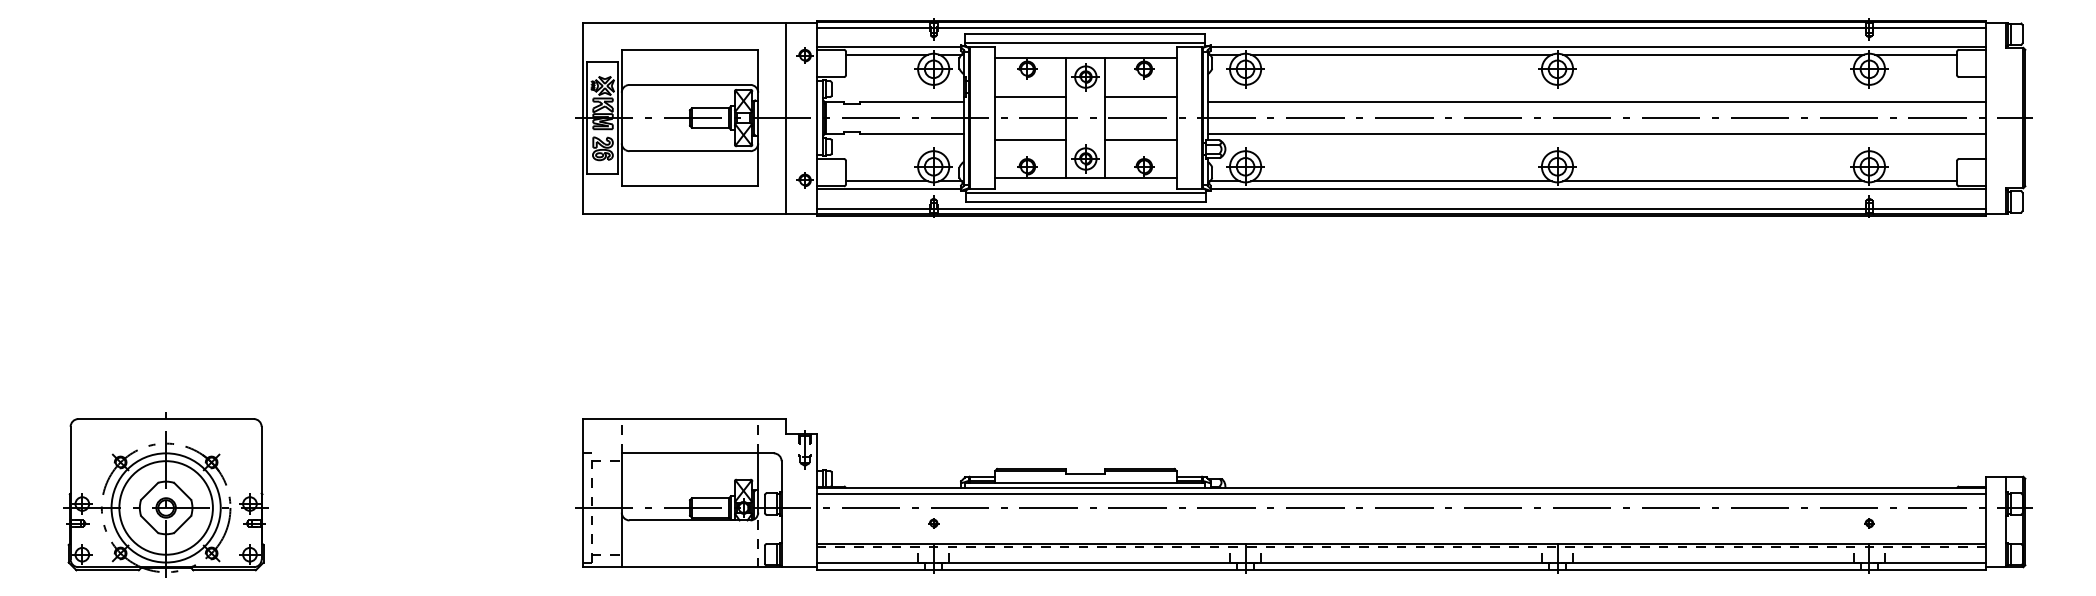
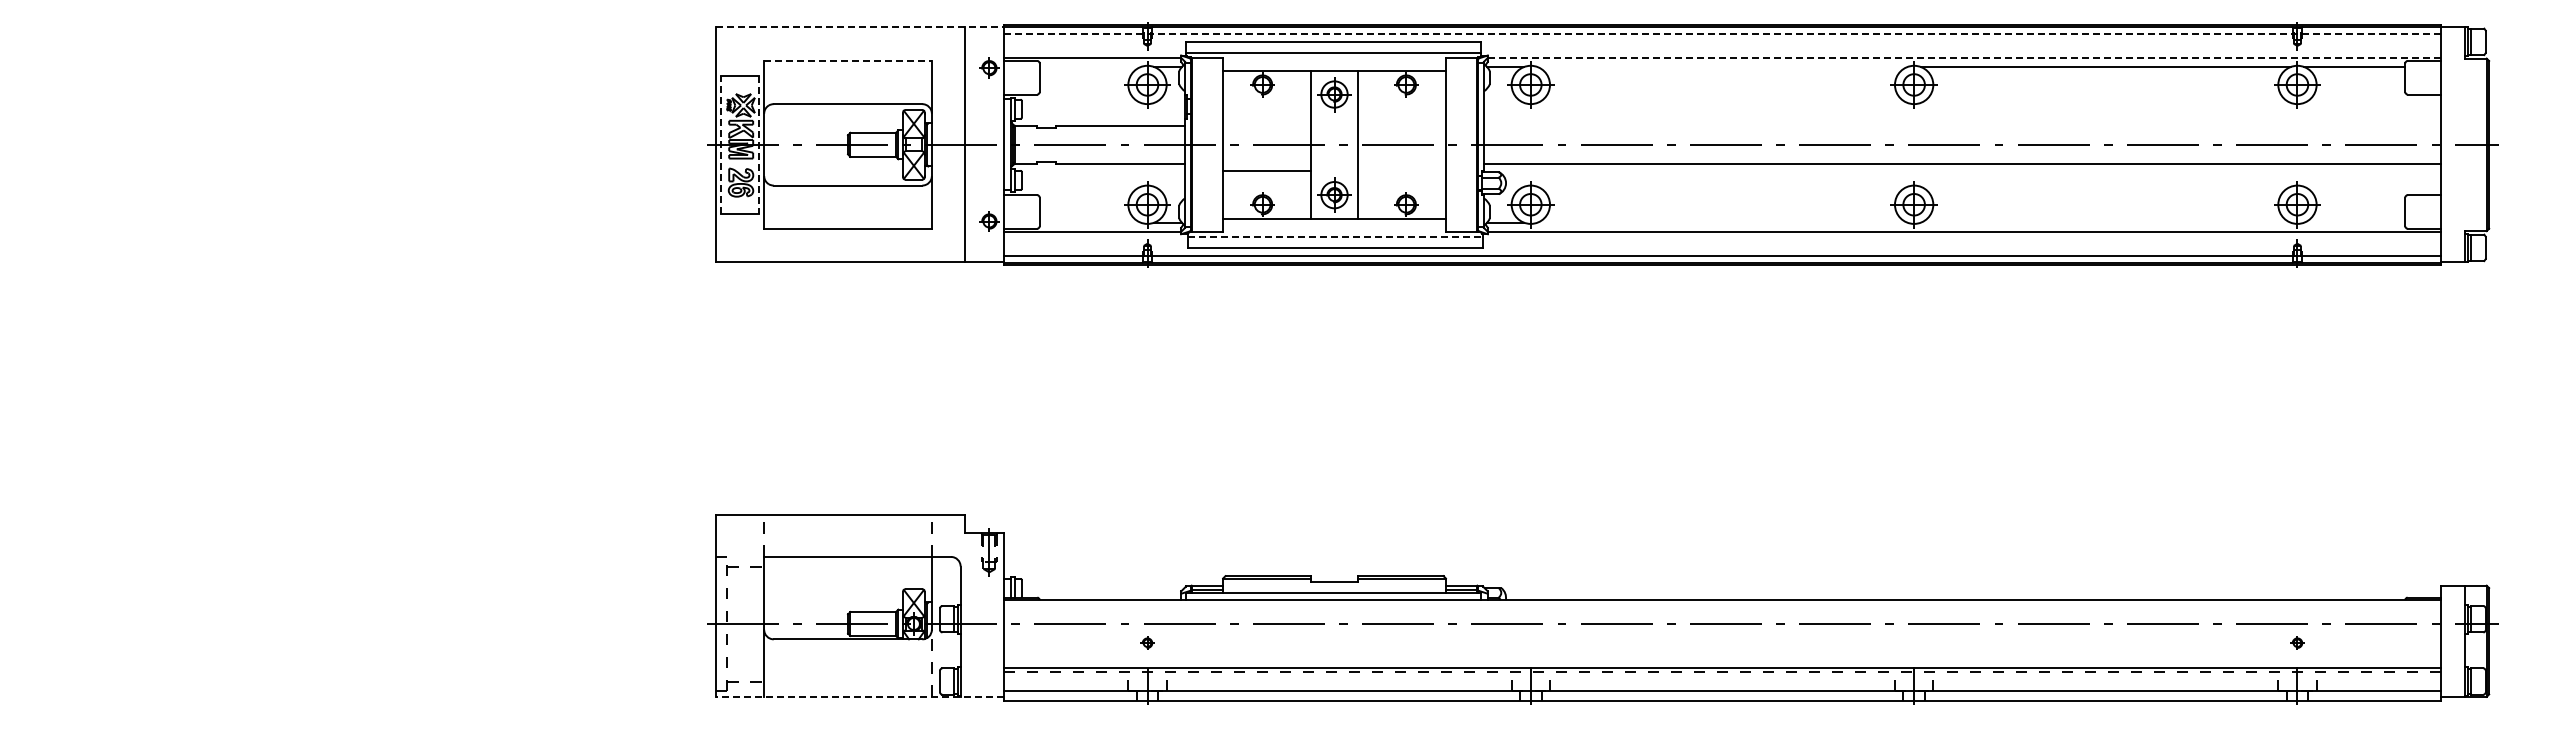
line: (700, 22) -> (860, 27), solid -> dashed
line: (1401, 27) -> (1722, 33), solid -> dashed
line: (1598, 46) -> (1964, 57), solid -> dashed
line: (690, 50) -> (848, 61), solid -> dashed
line: (886, 55) -> (1089, 67), removed
line: (1401, 55) -> (1722, 67), removed
line: (1030, 96) -> (1266, 118), removed
line: (1140, 96) -> (1401, 118), removed
line: (1596, 102) -> (1962, 125), removed
line: (587, 117) -> (721, 144), solid -> dashed
line: (617, 118) -> (759, 145), solid -> dashed
line: (1140, 139) -> (1401, 171), removed
line: (886, 181) -> (1089, 222), removed
line: (1401, 181) -> (1722, 222), removed
line: (1713, 181) -> (2105, 222), removed
line: (1915, 181) -> (2354, 222), removed
line: (1086, 192) -> (1335, 236), solid -> dashed
part: (165, 494) -> (203, 607), removed
line: (1401, 494) -> (1722, 607), removed
line: (700, 566) -> (860, 696), solid -> dashed

